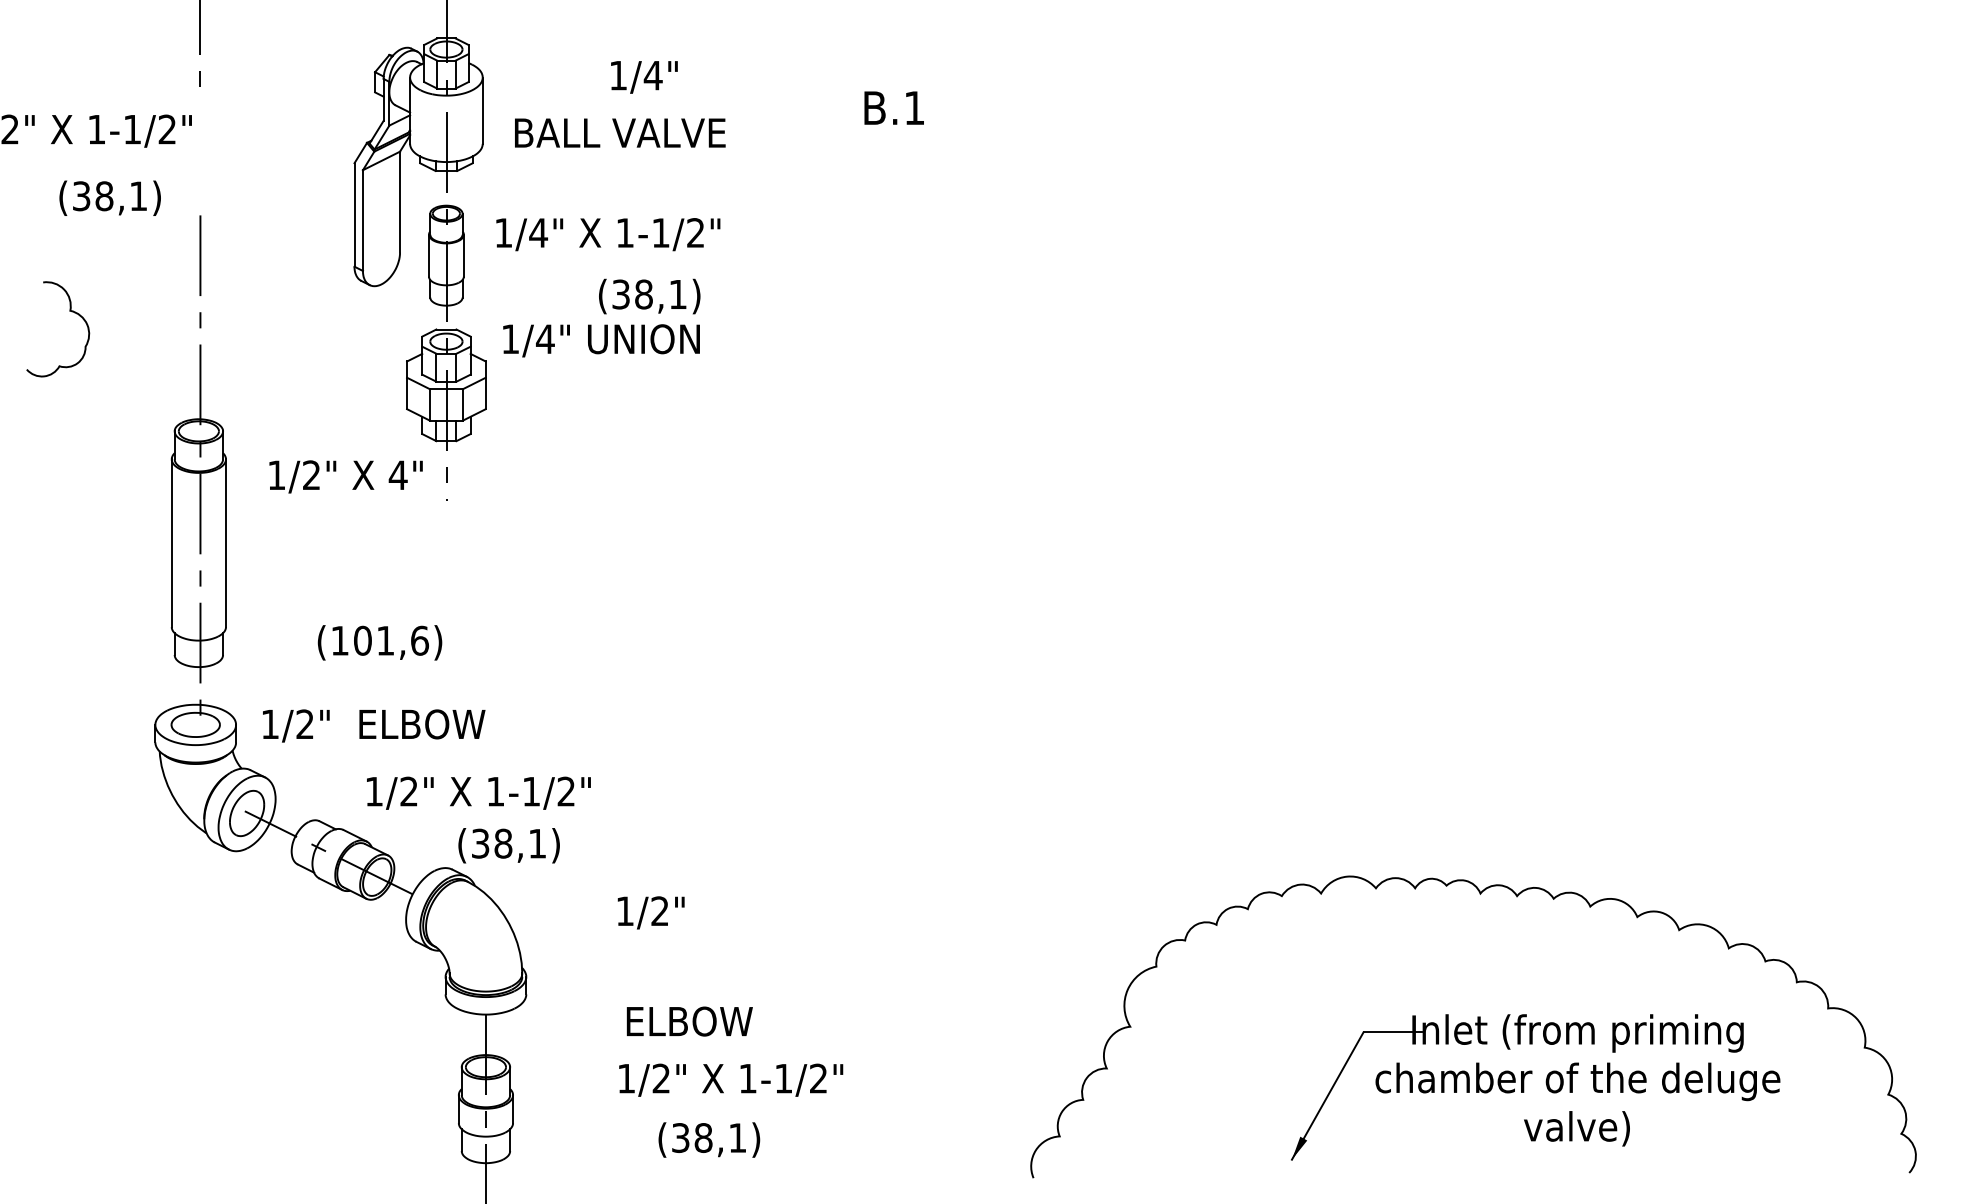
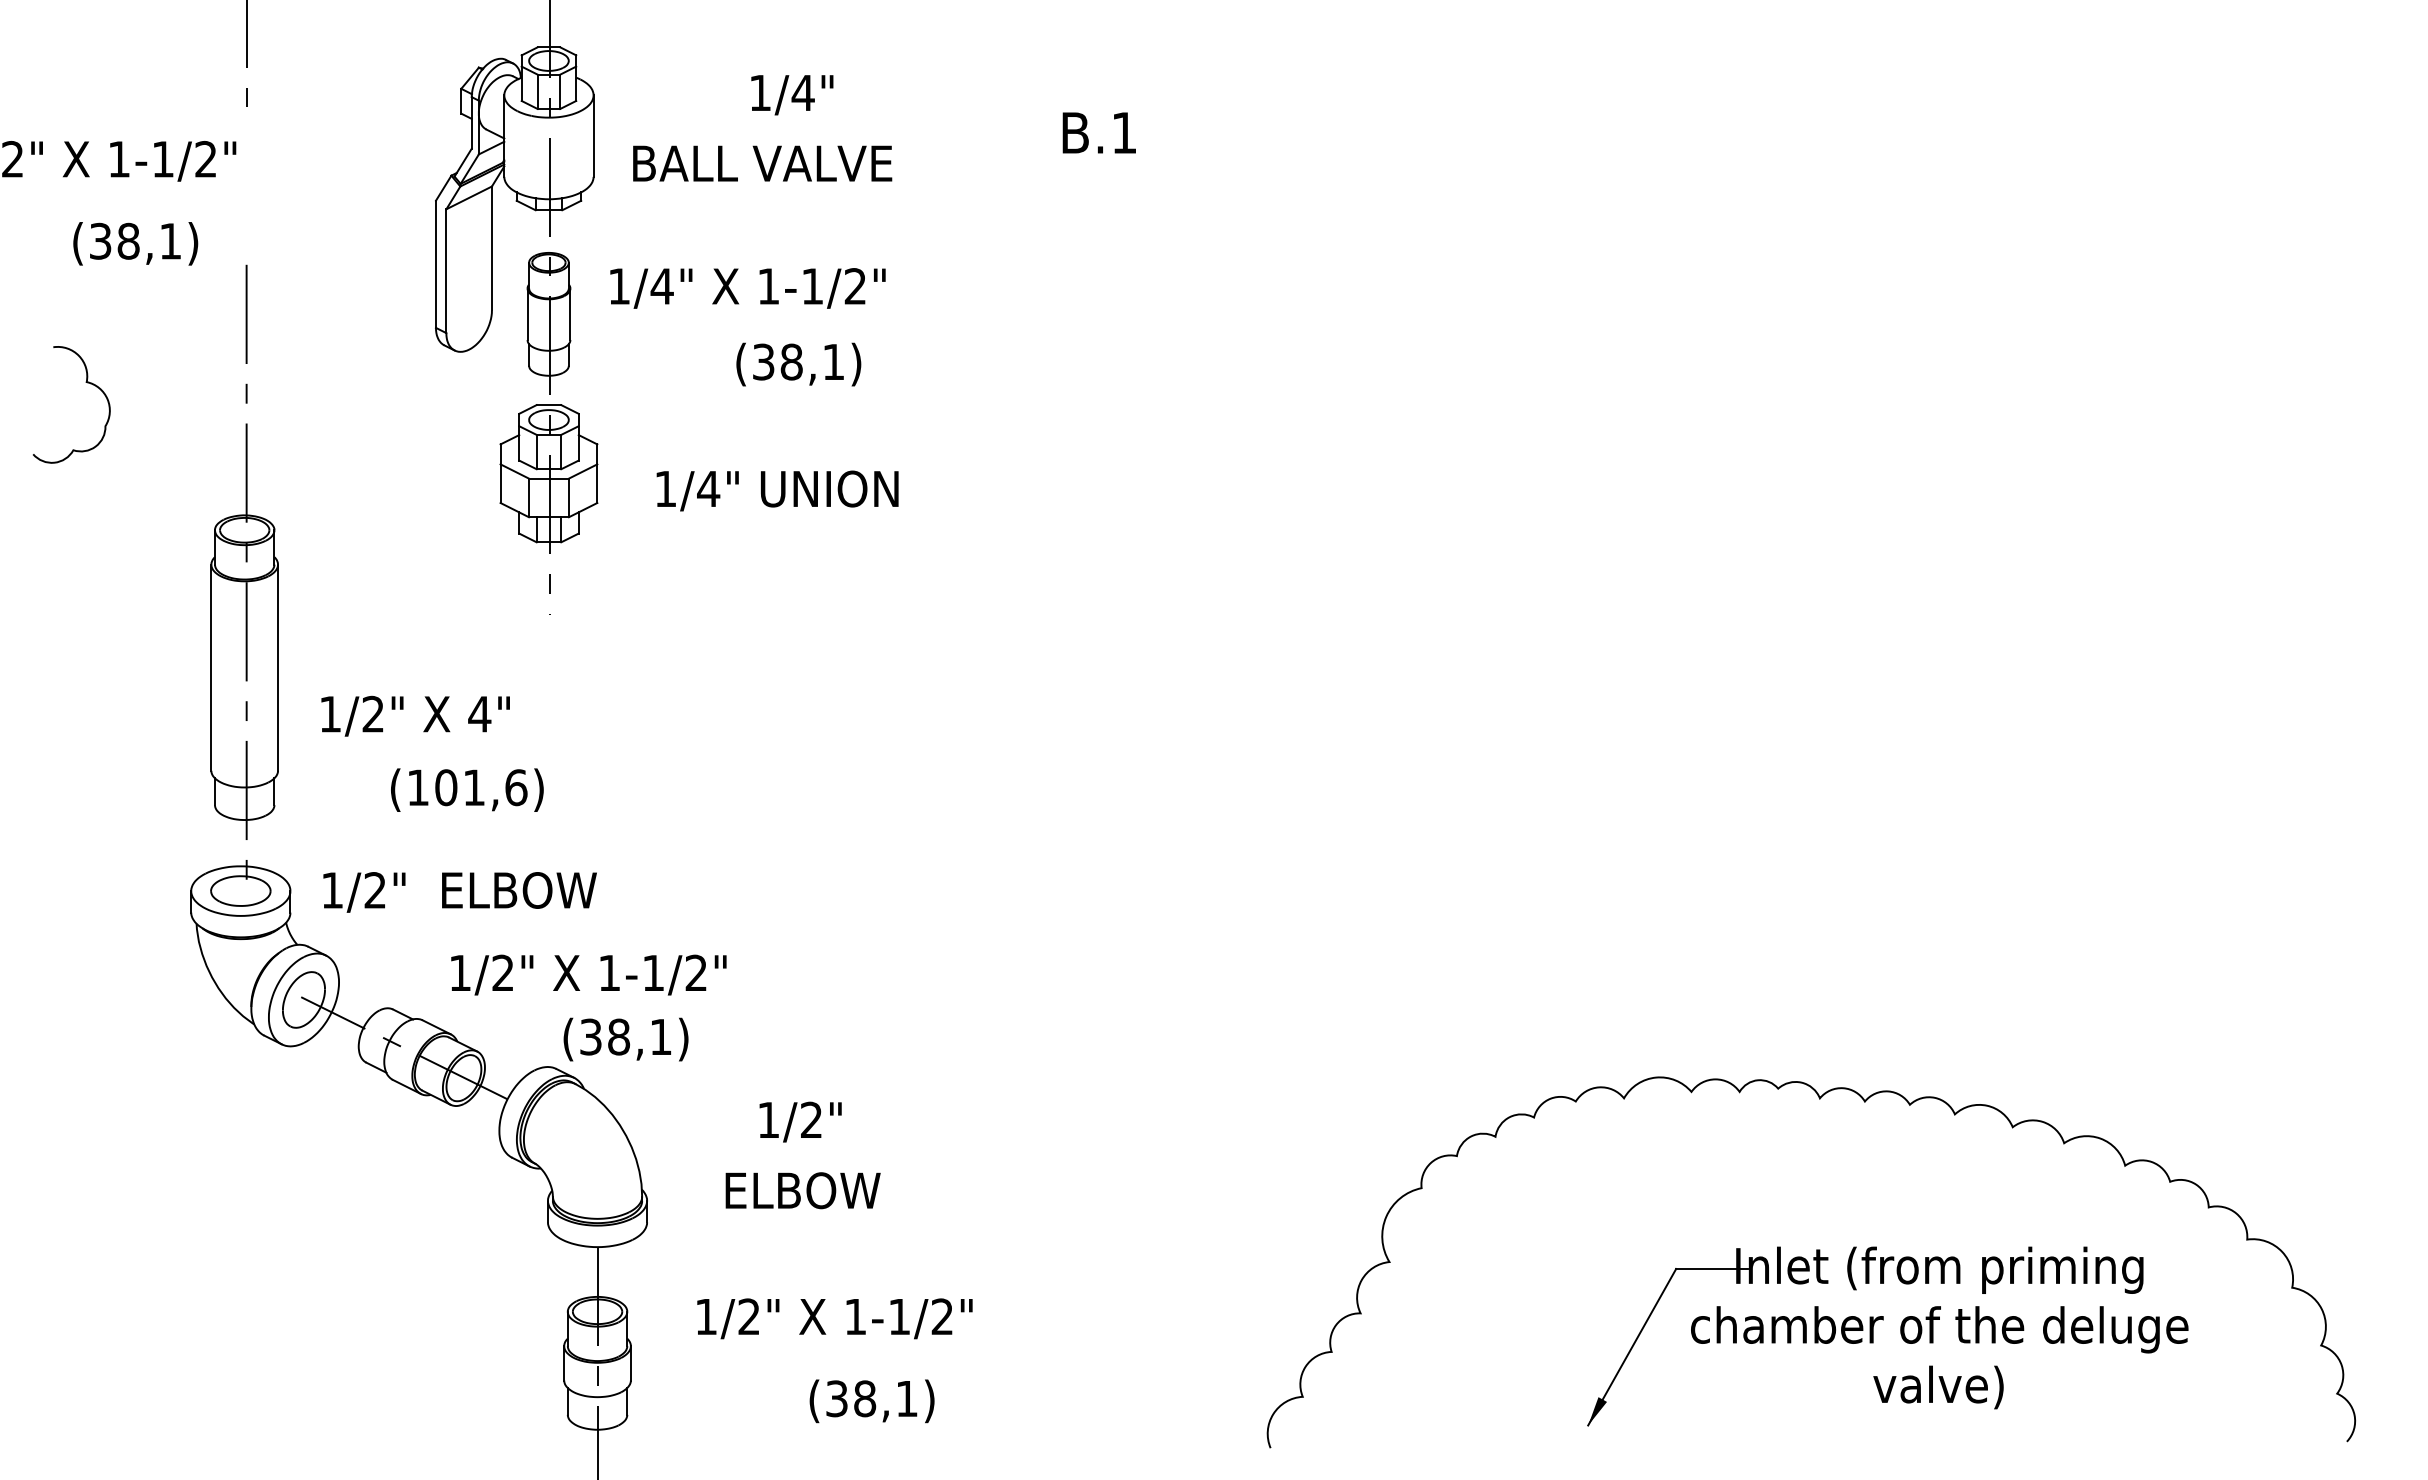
text: (601, 340) -> (777, 490), moved
text: (345, 476) -> (415, 715), moved
text: (689, 1021) -> (802, 1190), moved
text: (730, 1079) -> (834, 1318), moved

